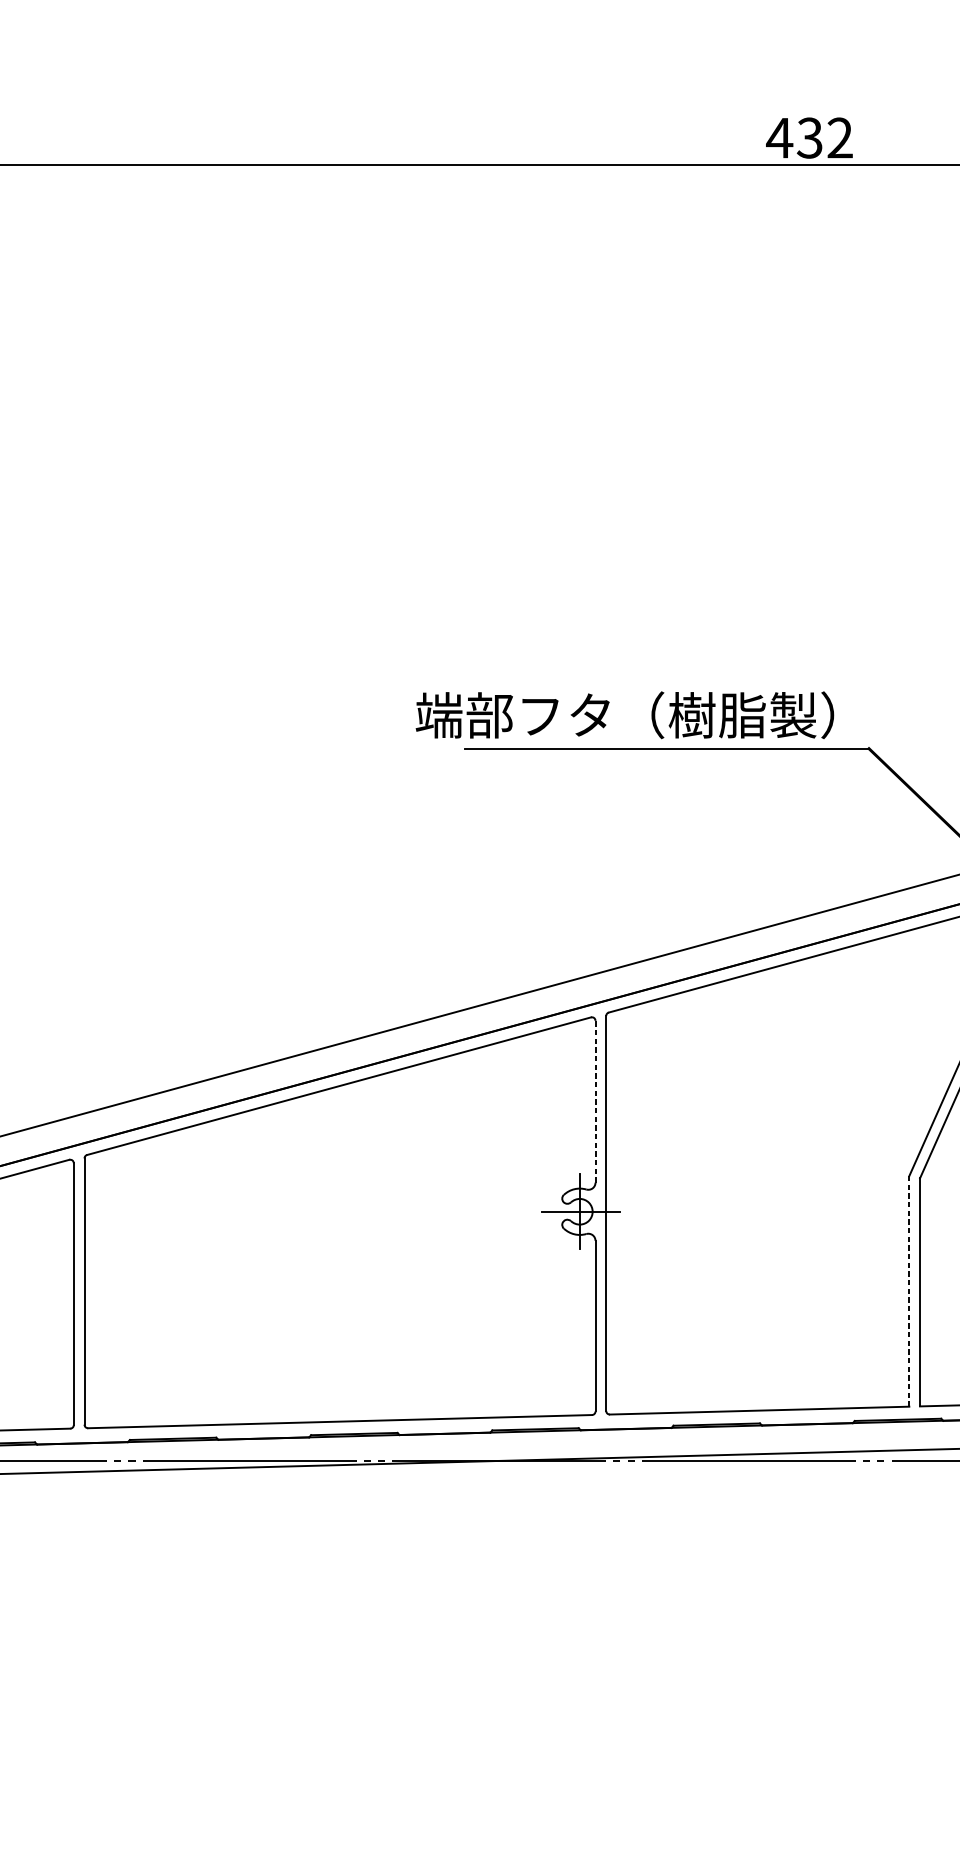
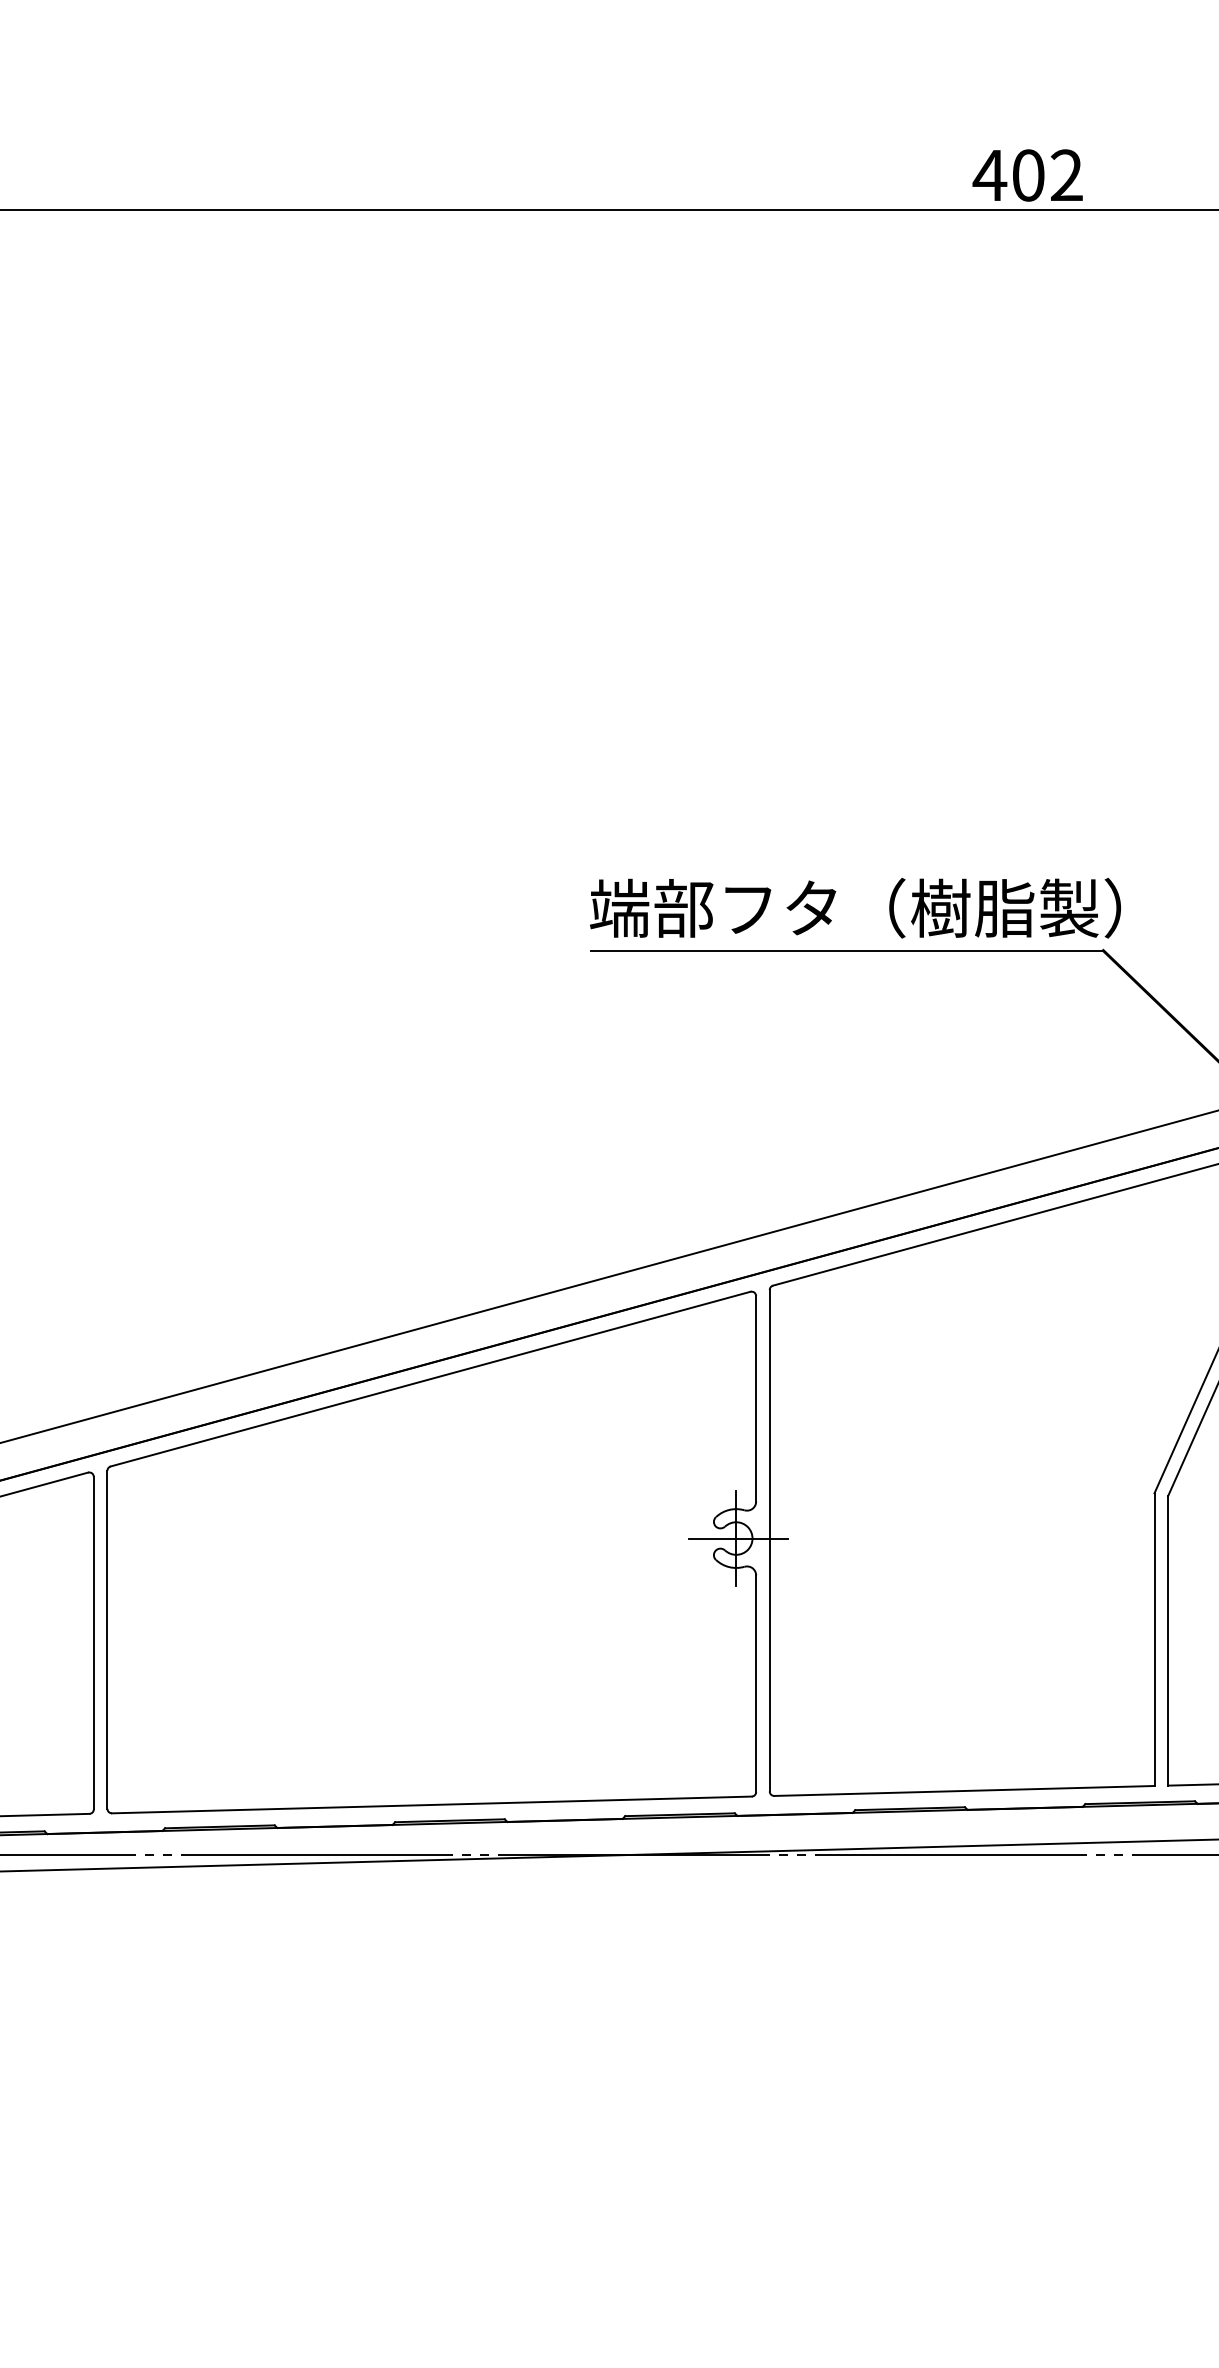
text: (809, 138) -> (1027, 175), 432 -> 402
text: (624, 714) -> (855, 907), moved
line: (595, 1101) -> (756, 1398), dashed -> solid
line: (909, 1291) -> (1154, 1639), dashed -> solid

